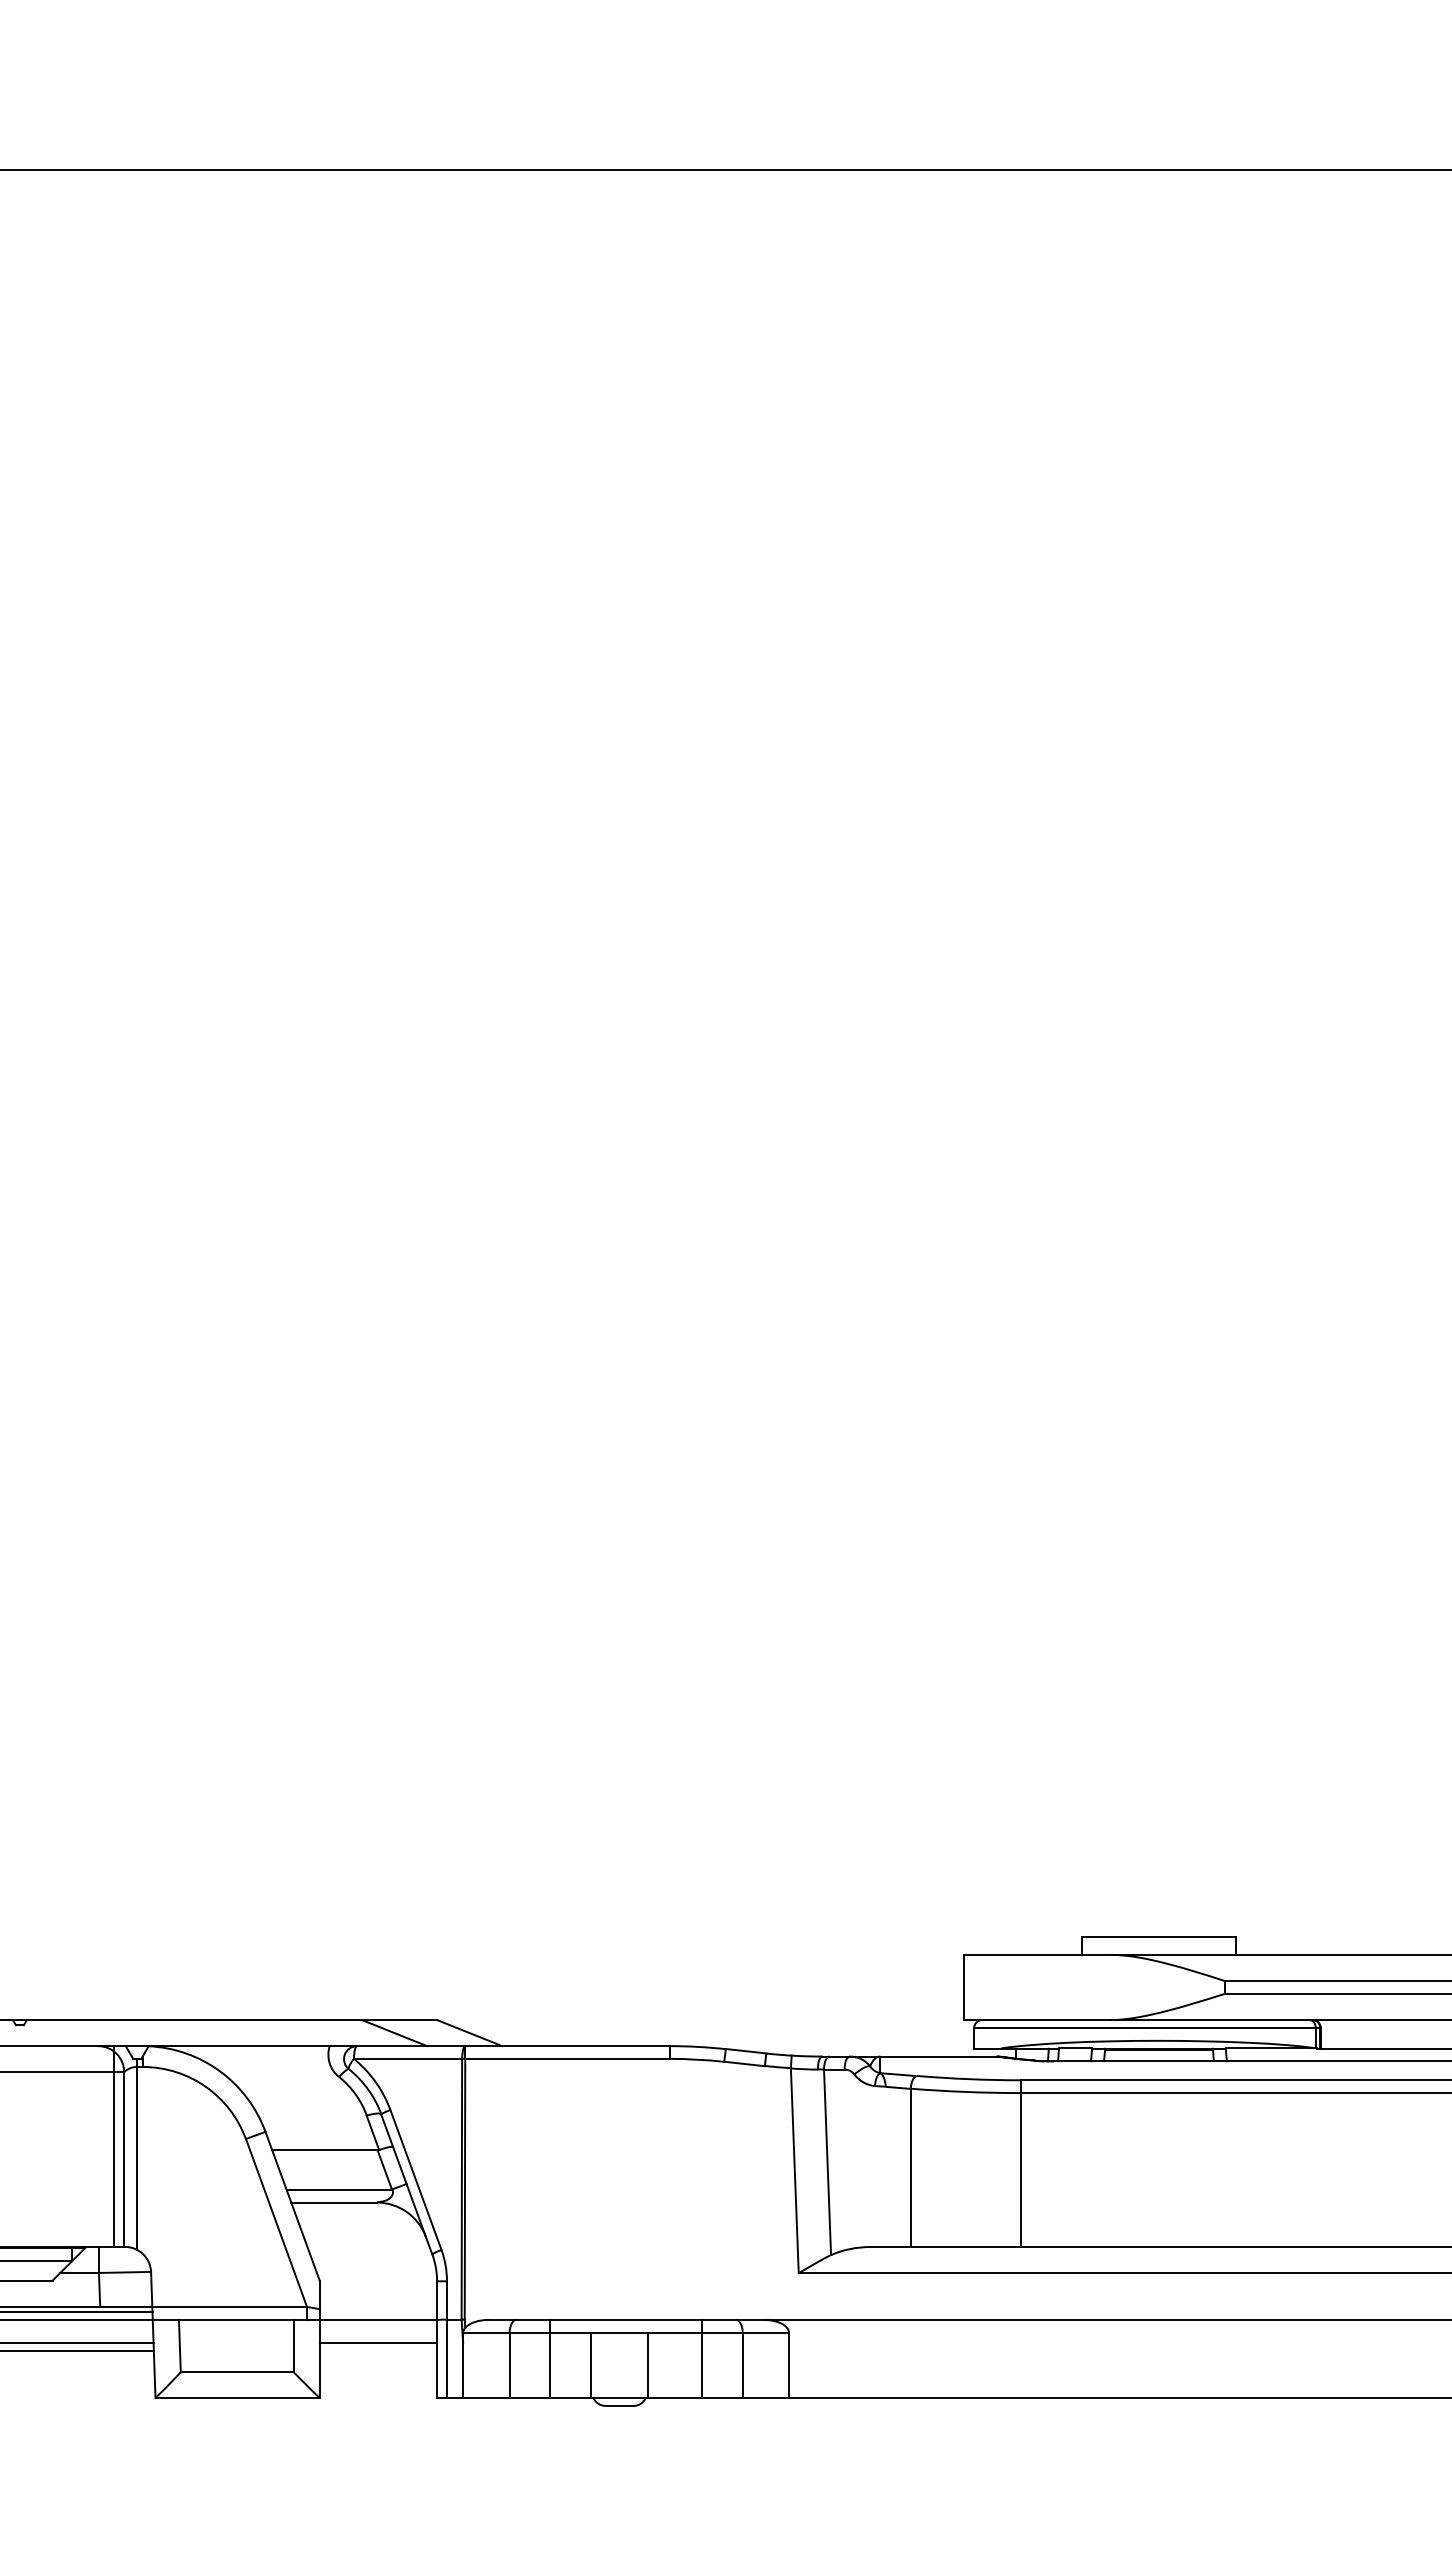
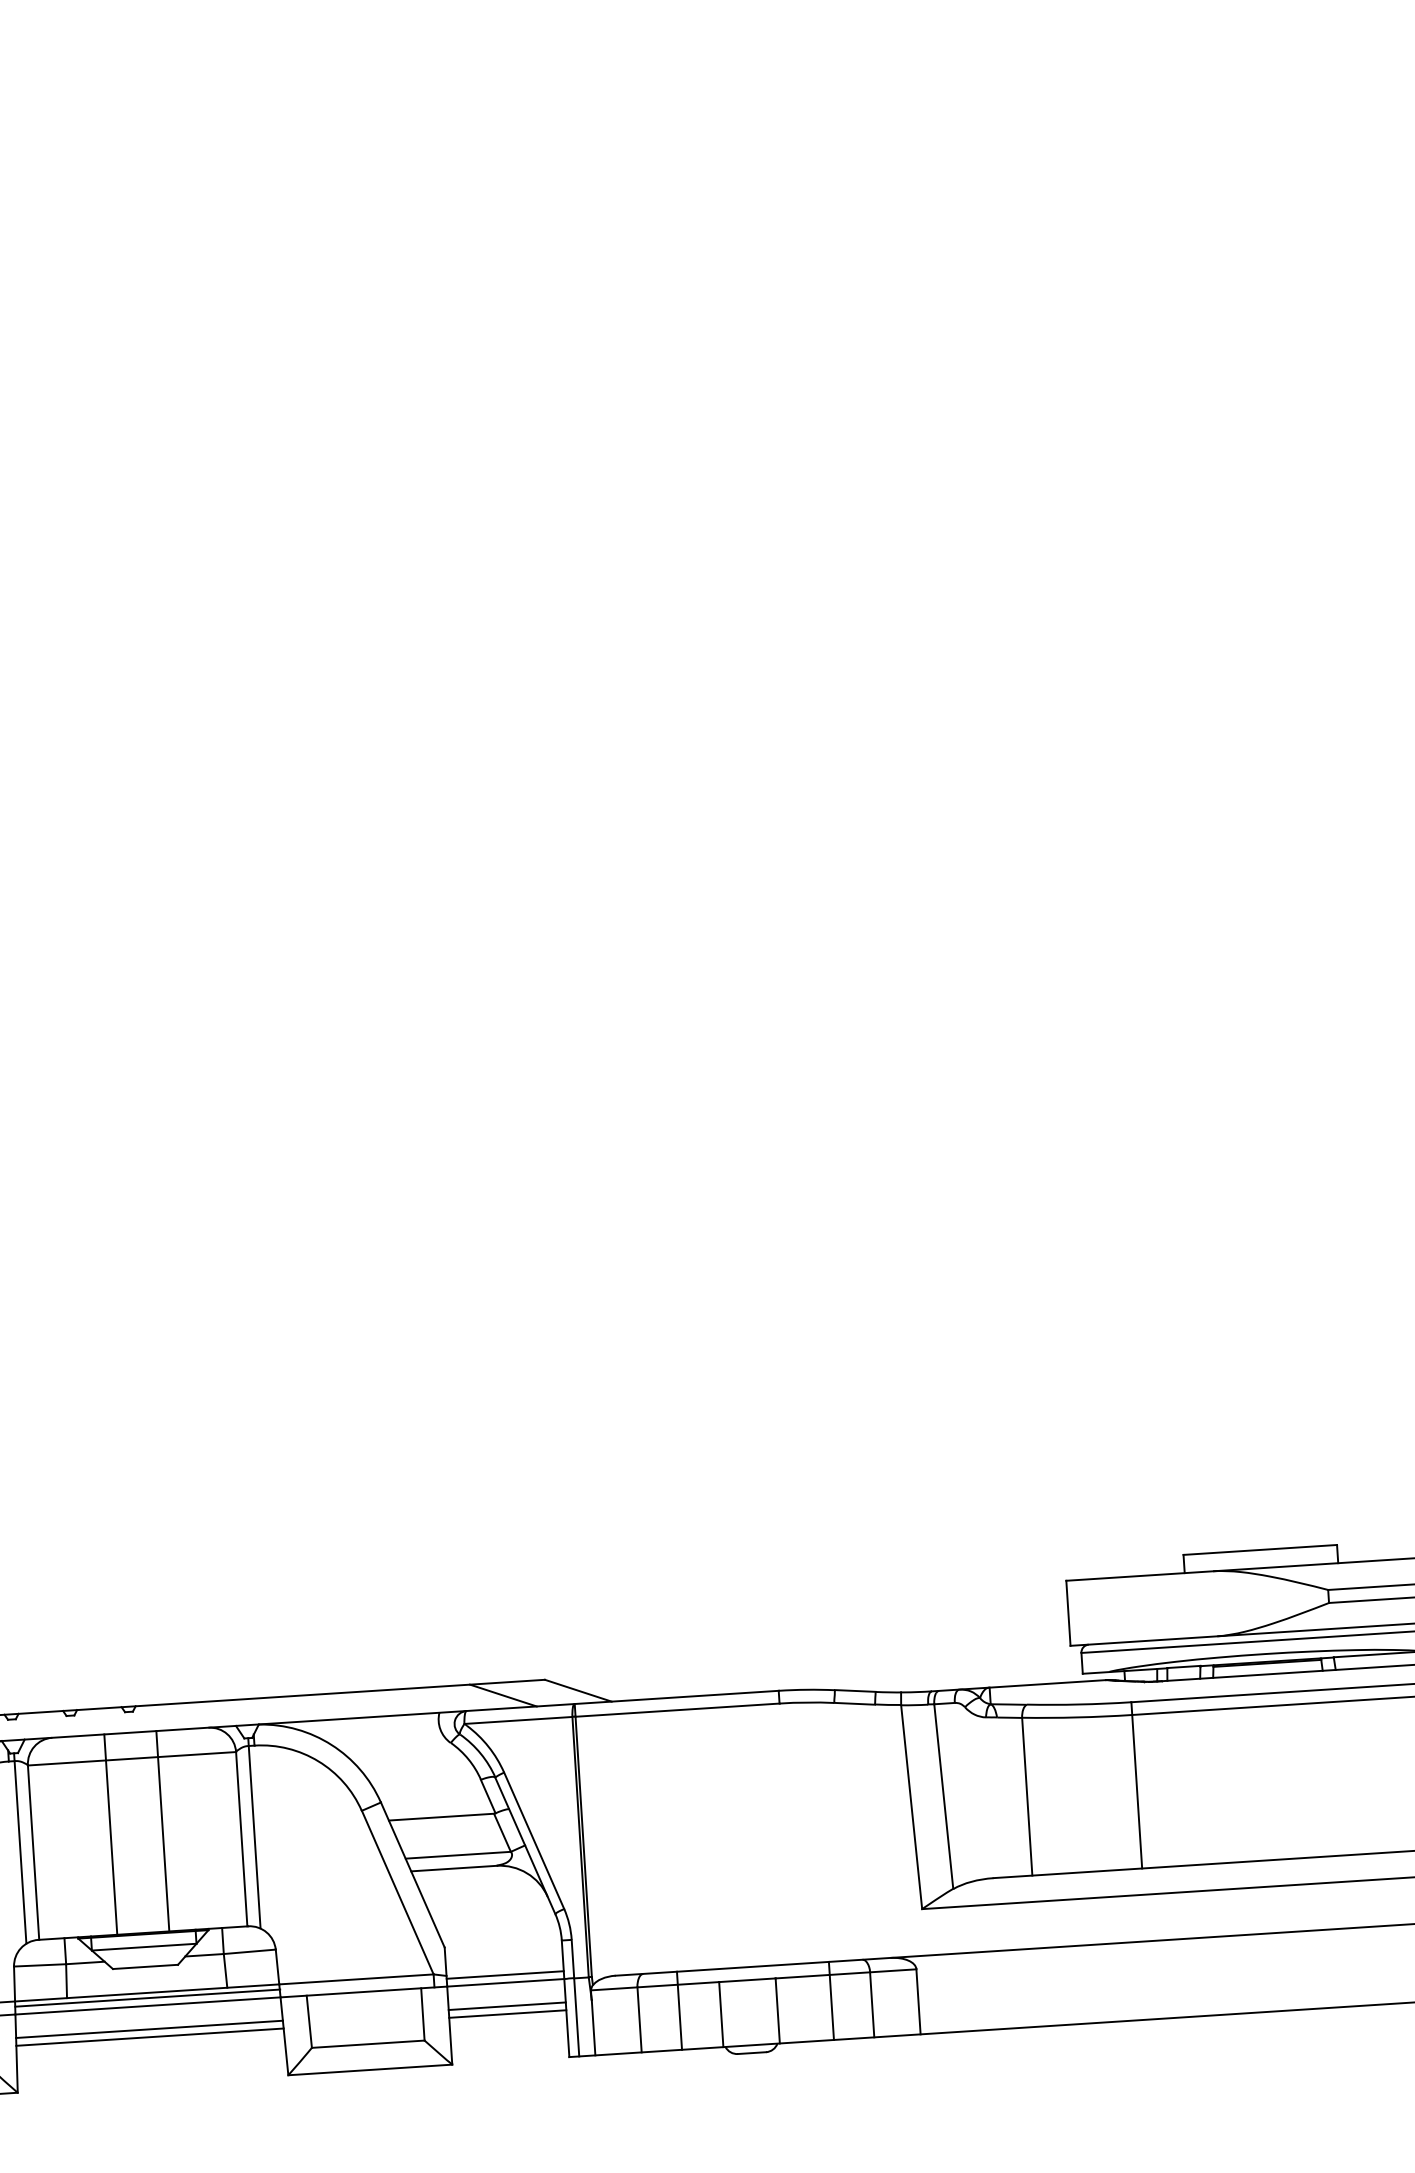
line: (114, 2146) -> (163, 1831), moved
line: (378, 2312) -> (505, 1975), added
line: (378, 2351) -> (507, 2014), added

